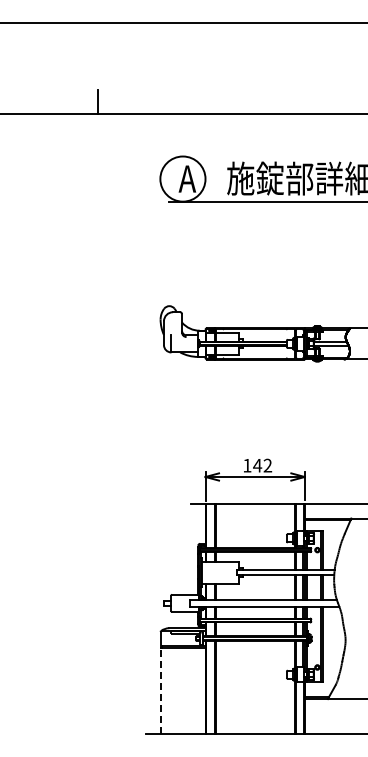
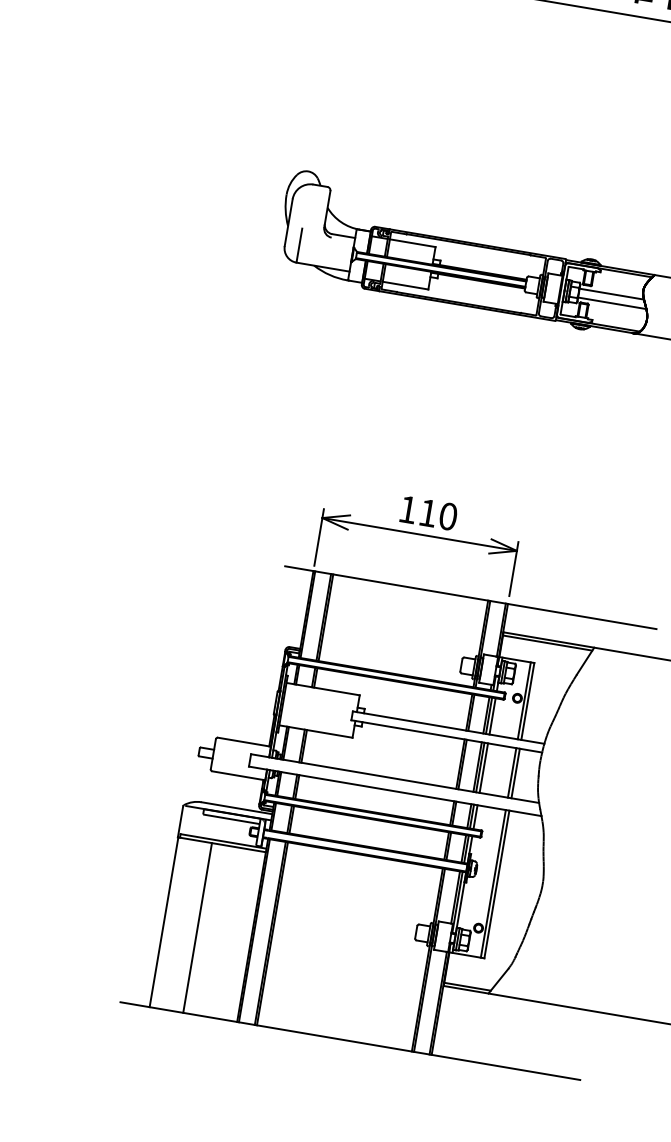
text: (262, 465) -> (437, 514), 142 -> 110
line: (160, 690) -> (163, 921), dashed -> solid
line: (177, 690) -> (196, 926), added

